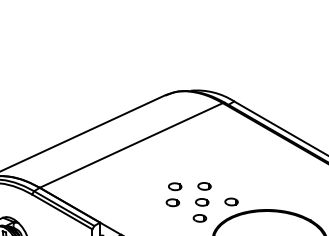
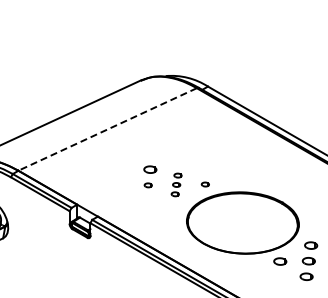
line: (131, 145) -> (107, 129), solid -> dashed
part: (201, 201) -> (176, 184), size x0.6
part: (231, 201) -> (205, 184), size x0.6
part: (173, 202) -> (148, 185), size x0.6

